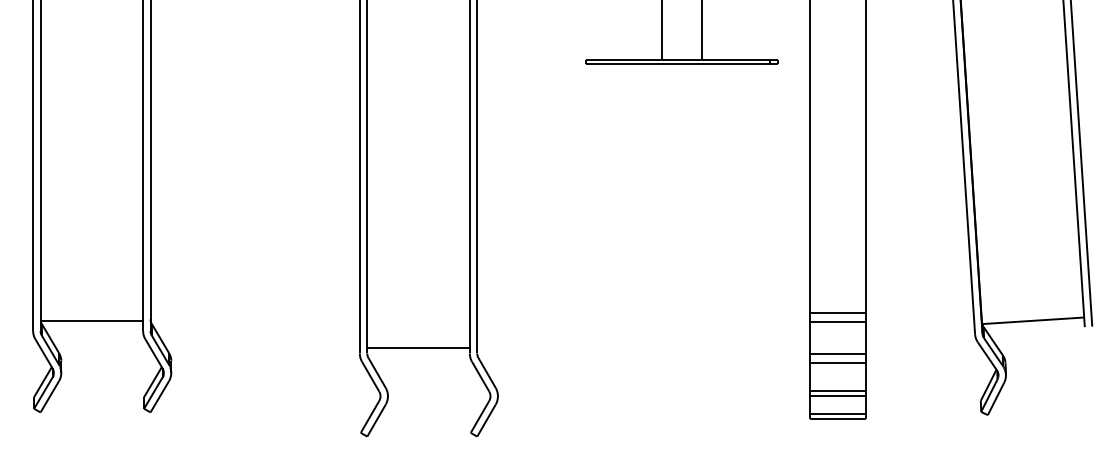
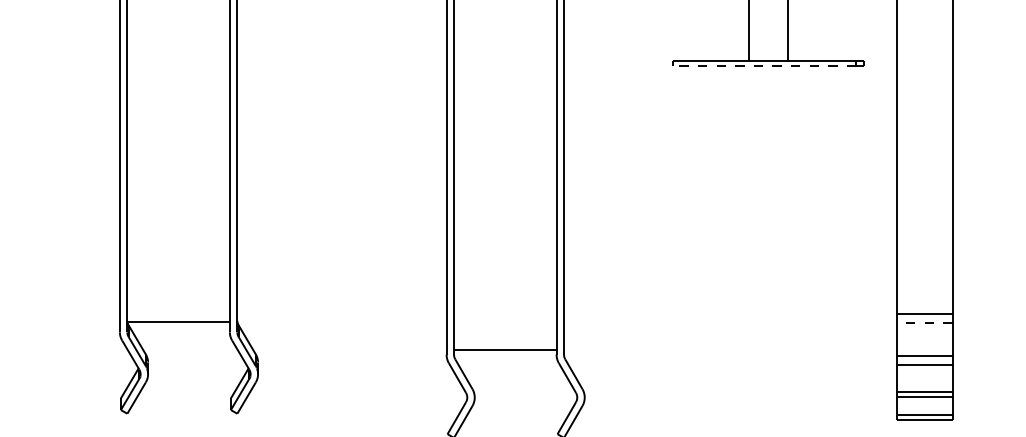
line: (677, 64) -> (764, 65), solid -> dashed
line: (837, 321) -> (924, 322), solid -> dashed

